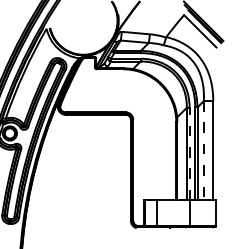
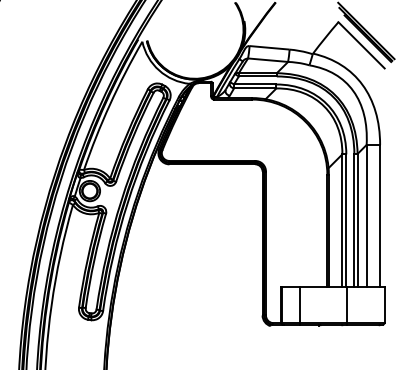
line: (203, 150) -> (366, 215), dashed -> solid
line: (189, 153) -> (346, 219), dashed -> solid

